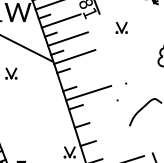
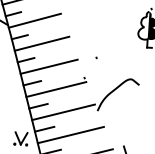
line: (81, 75) -> (41, 44), added
line: (95, 110) -> (56, 88), added
line: (102, 128) -> (63, 111), added
line: (109, 146) -> (70, 134), added

